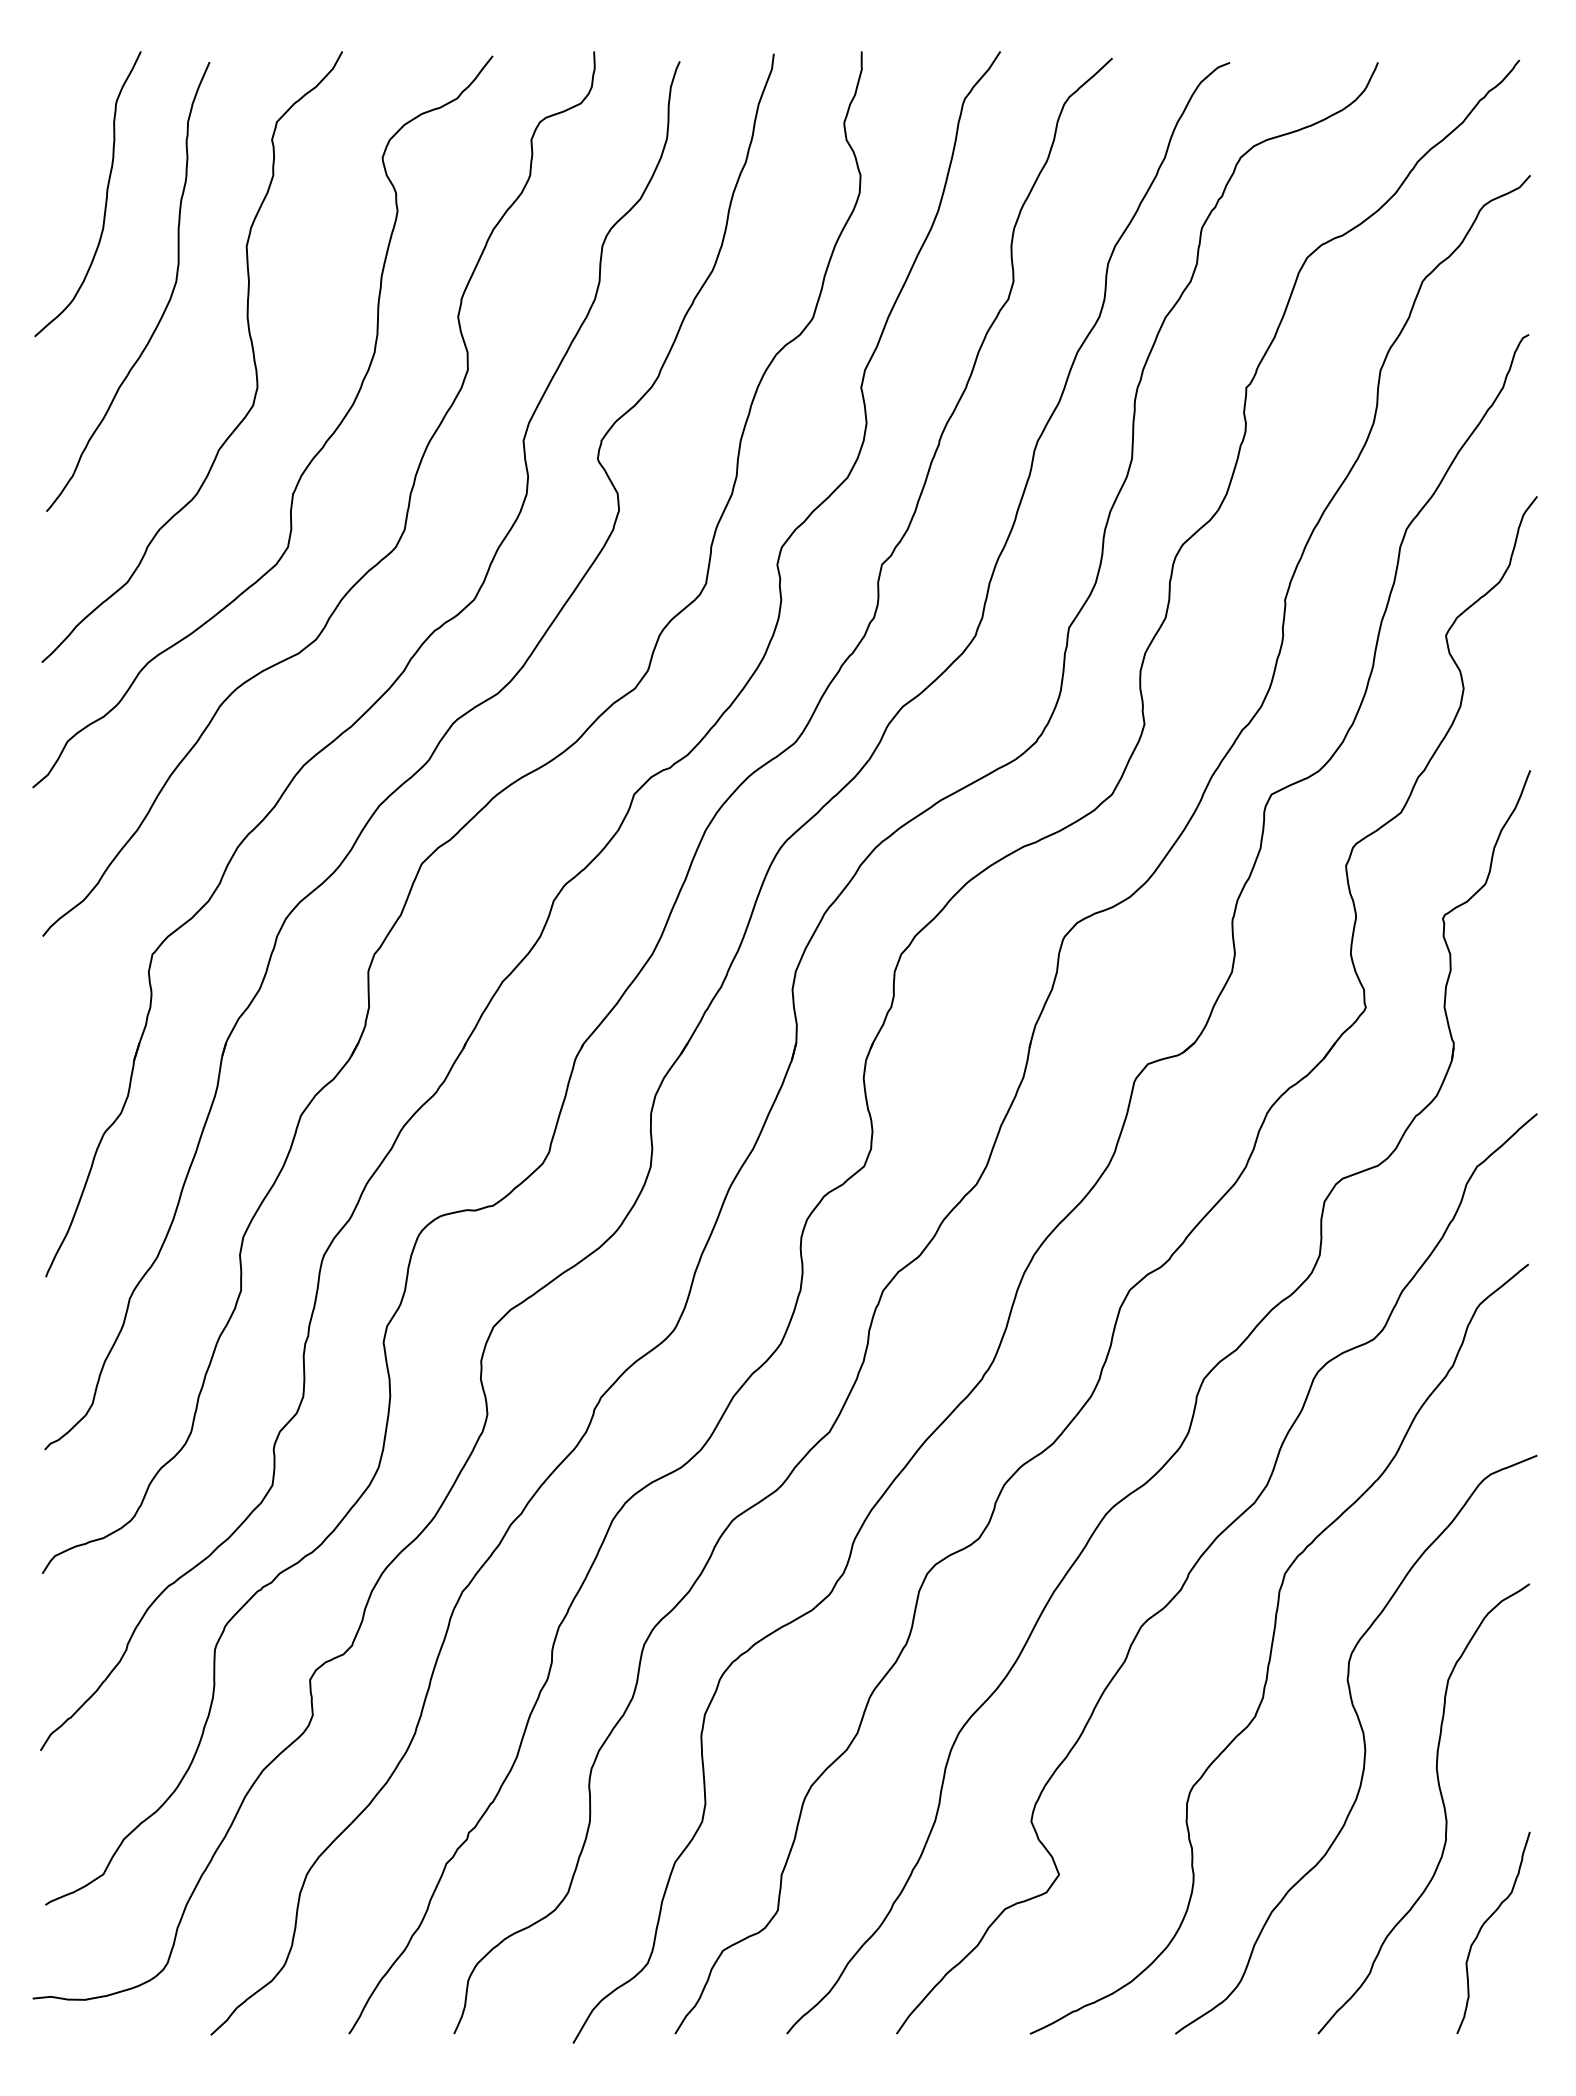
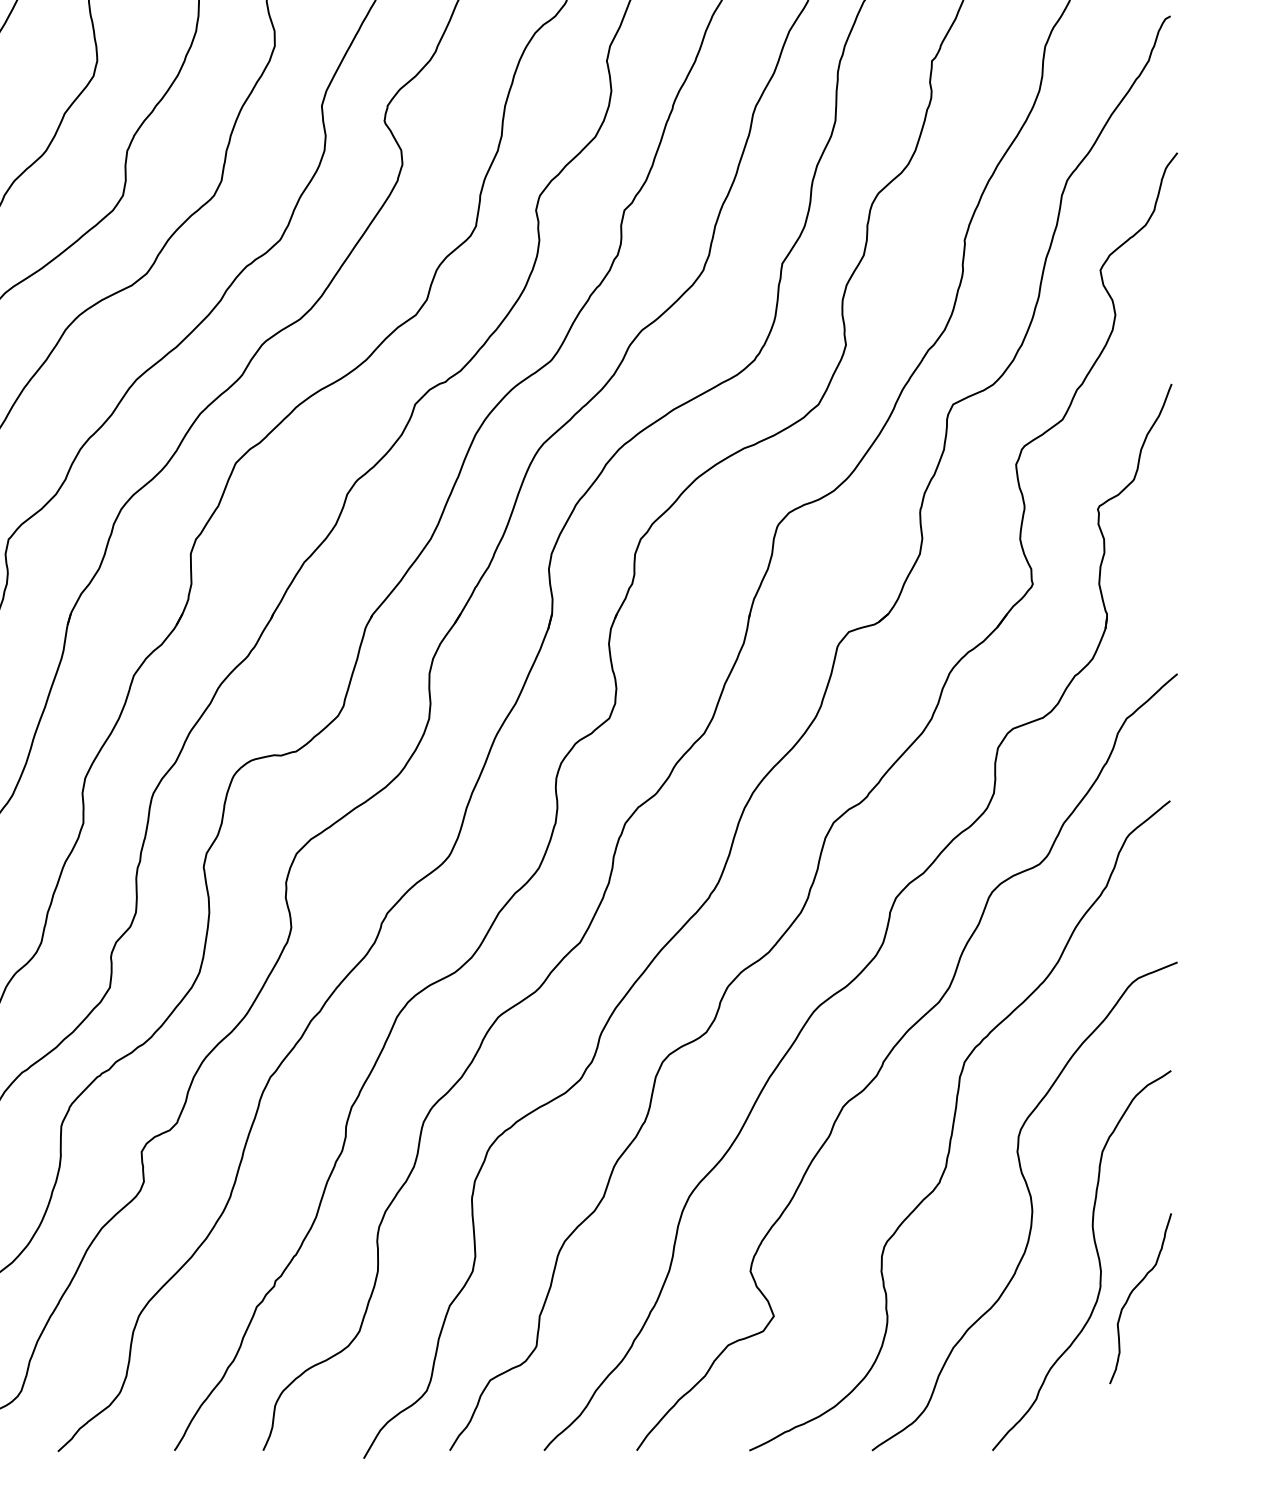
curve: (1483, 1926) -> (1132, 1293), moved

